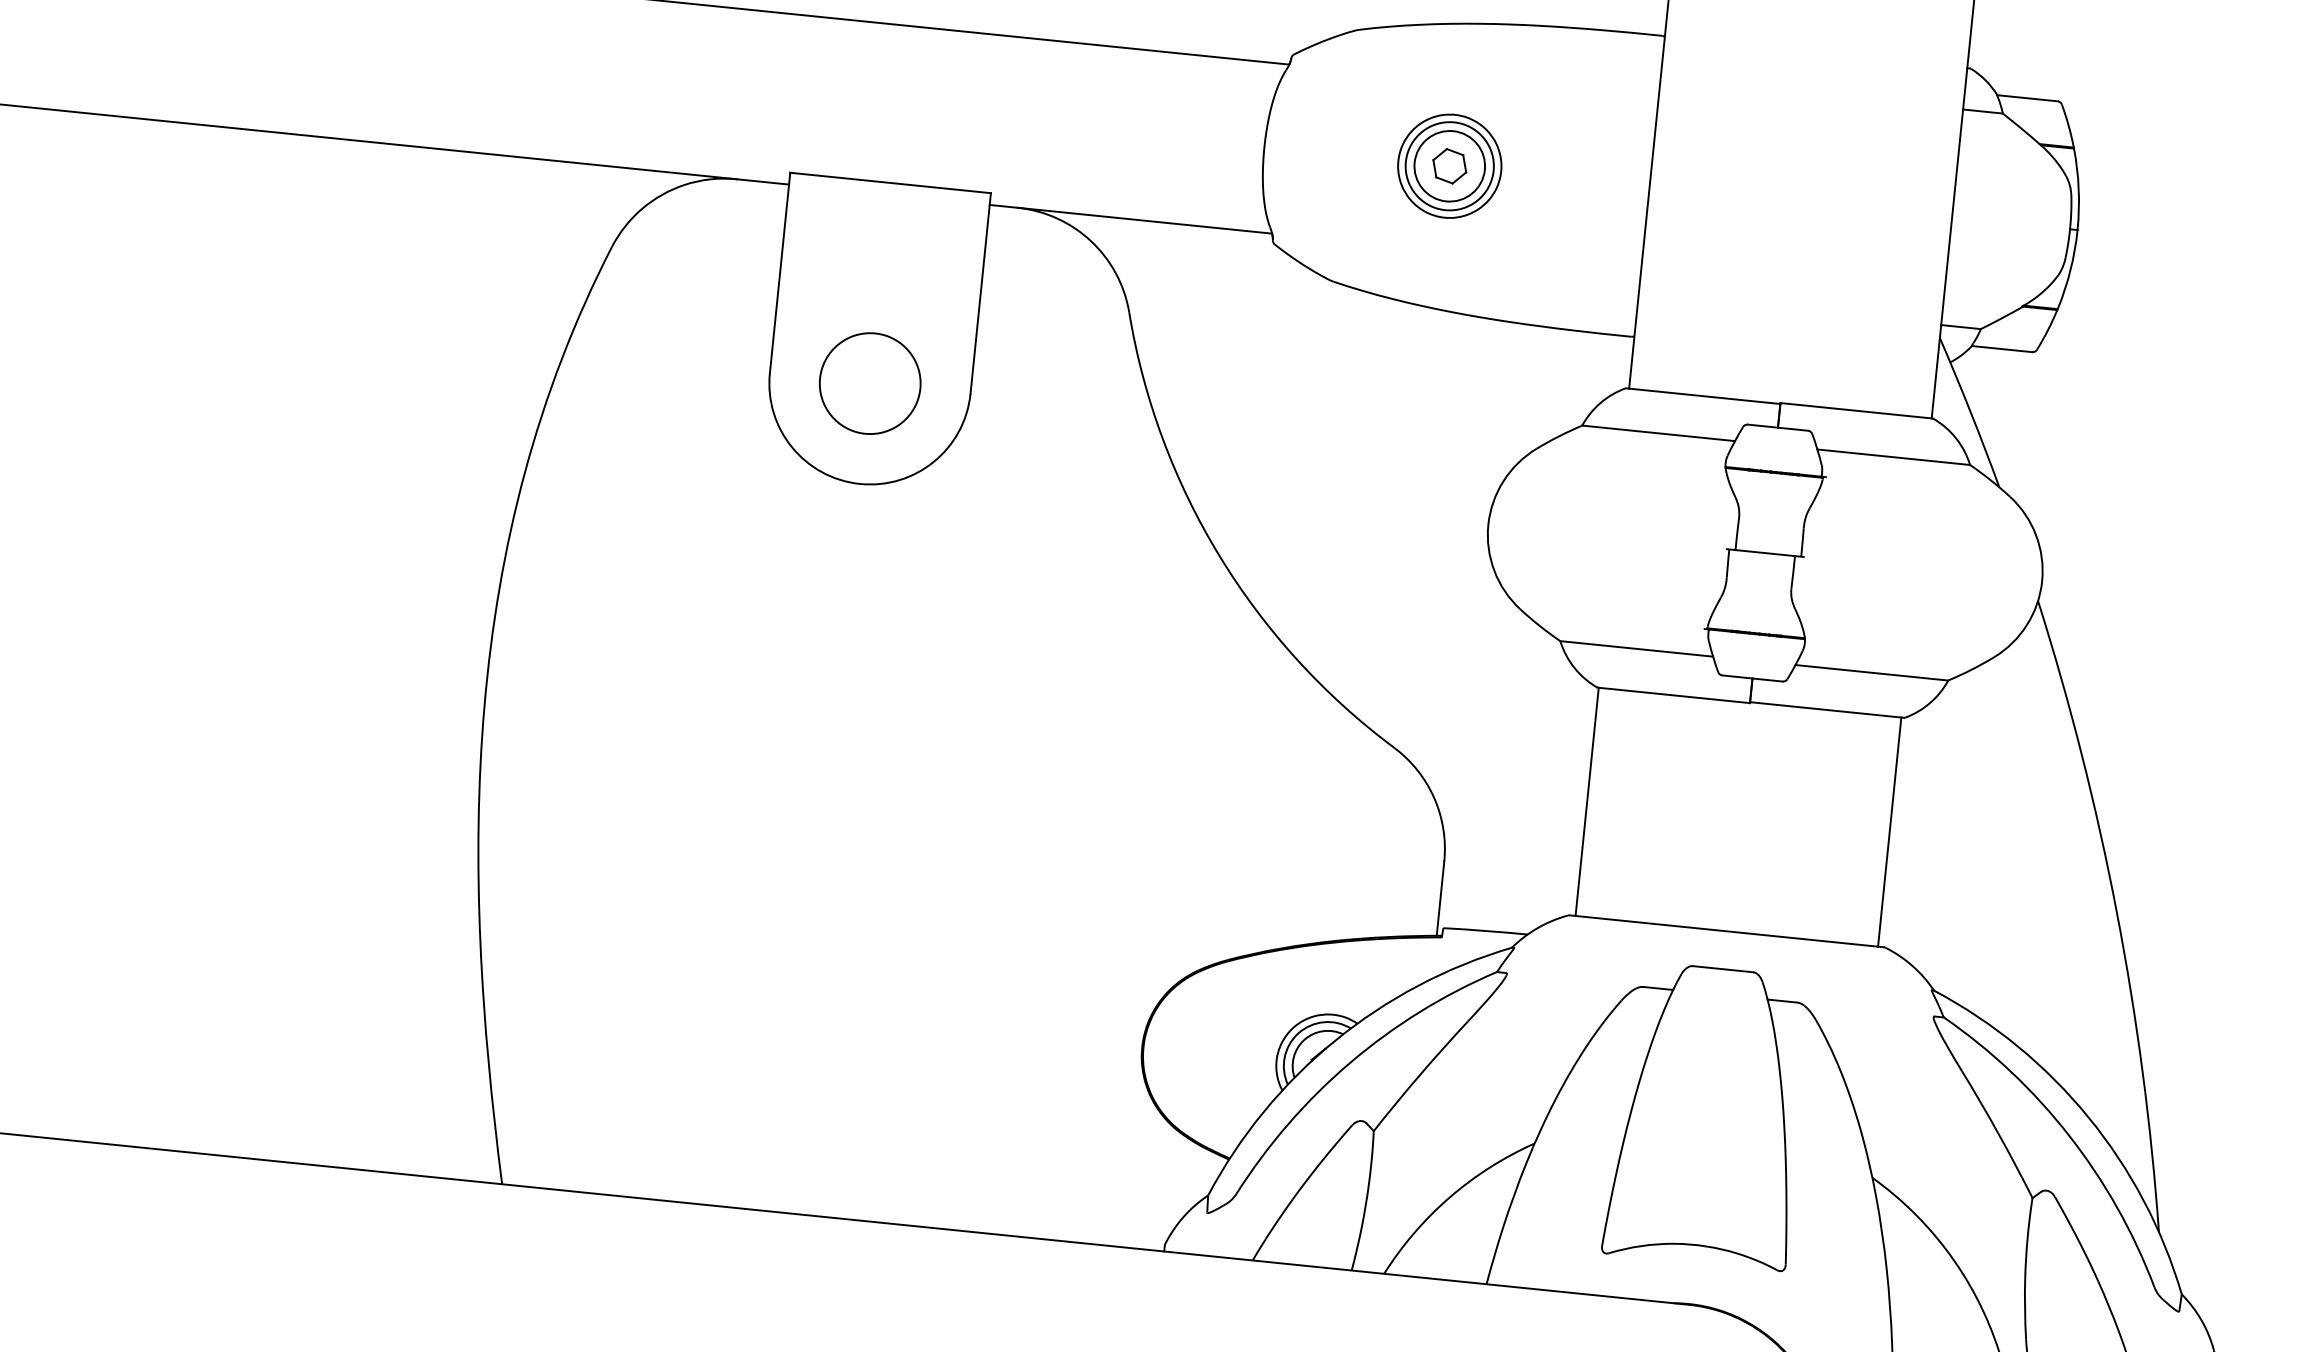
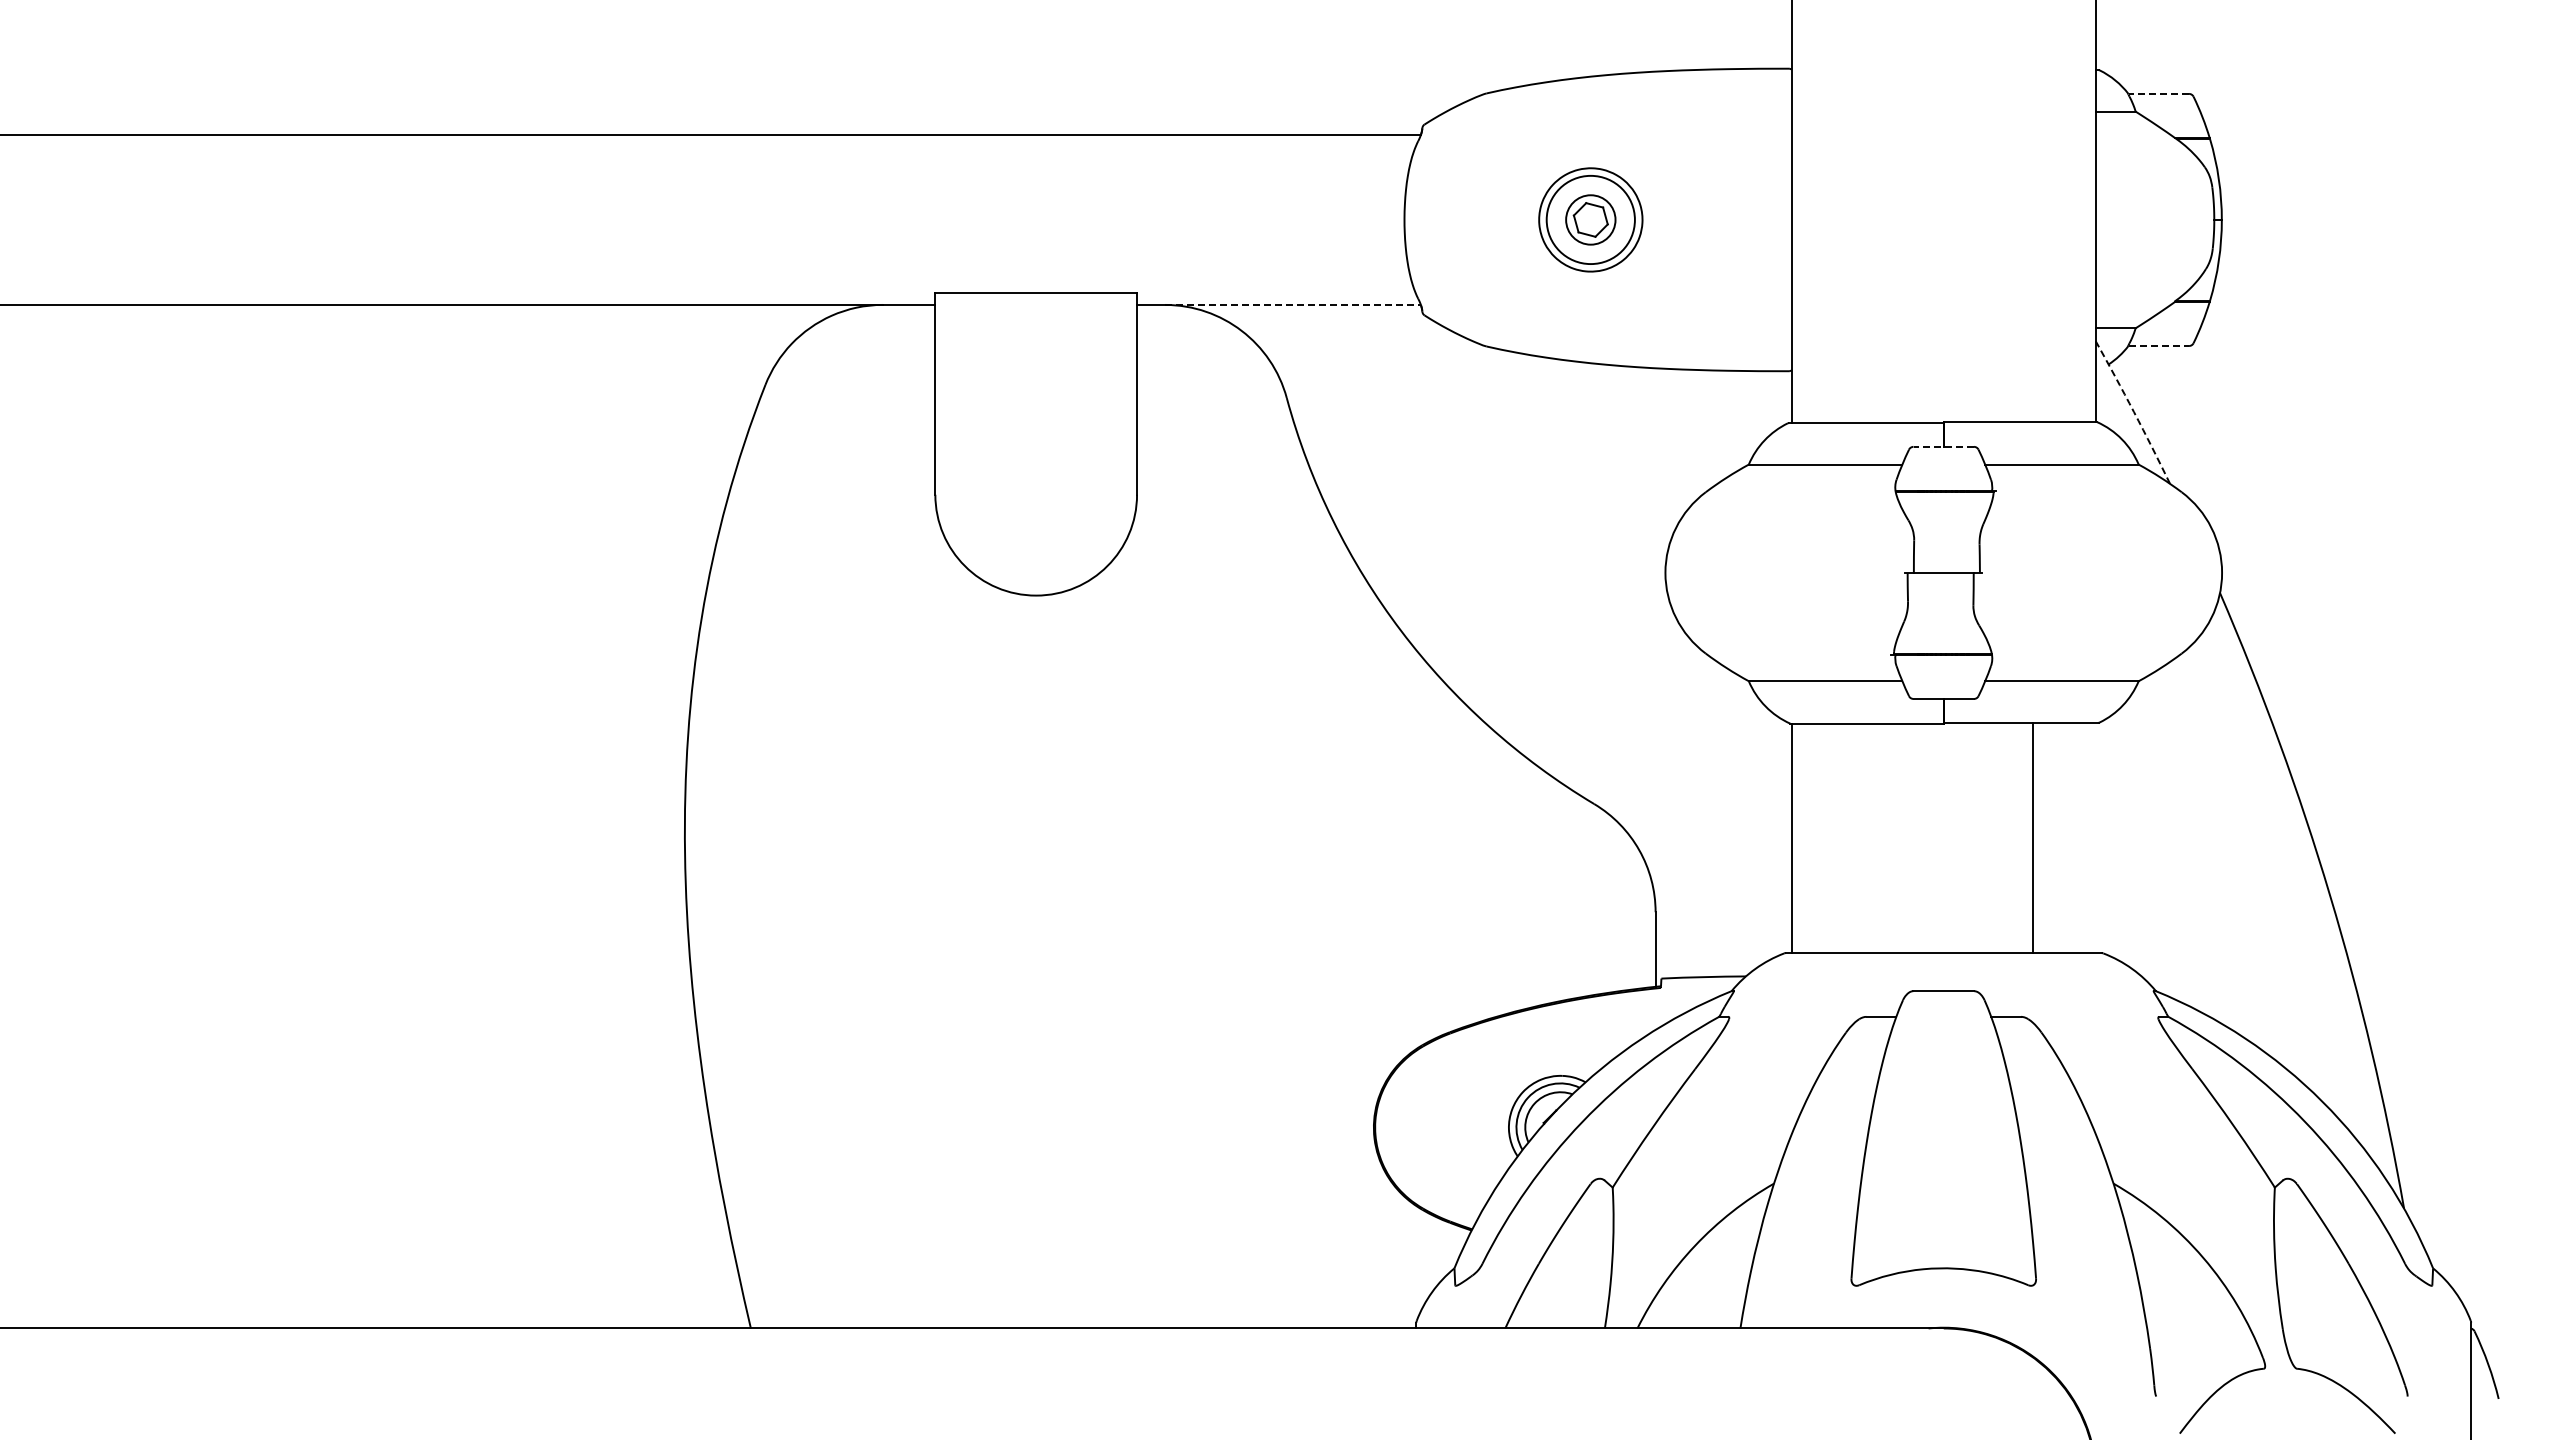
line: (2027, 97) -> (2158, 93), solid -> dashed
circle: (1449, 165) -> (1590, 219), size x0.7
line: (1145, 220) -> (1293, 304), solid -> dashed
line: (2002, 349) -> (2159, 346), solid -> dashed
circle: (869, 383) -> (1035, 494), removed
arc: (1970, 412) -> (2133, 412), solid -> dashed
line: (1777, 427) -> (1943, 446), solid -> dashed
line: (1889, 831) -> (2032, 837), moved

